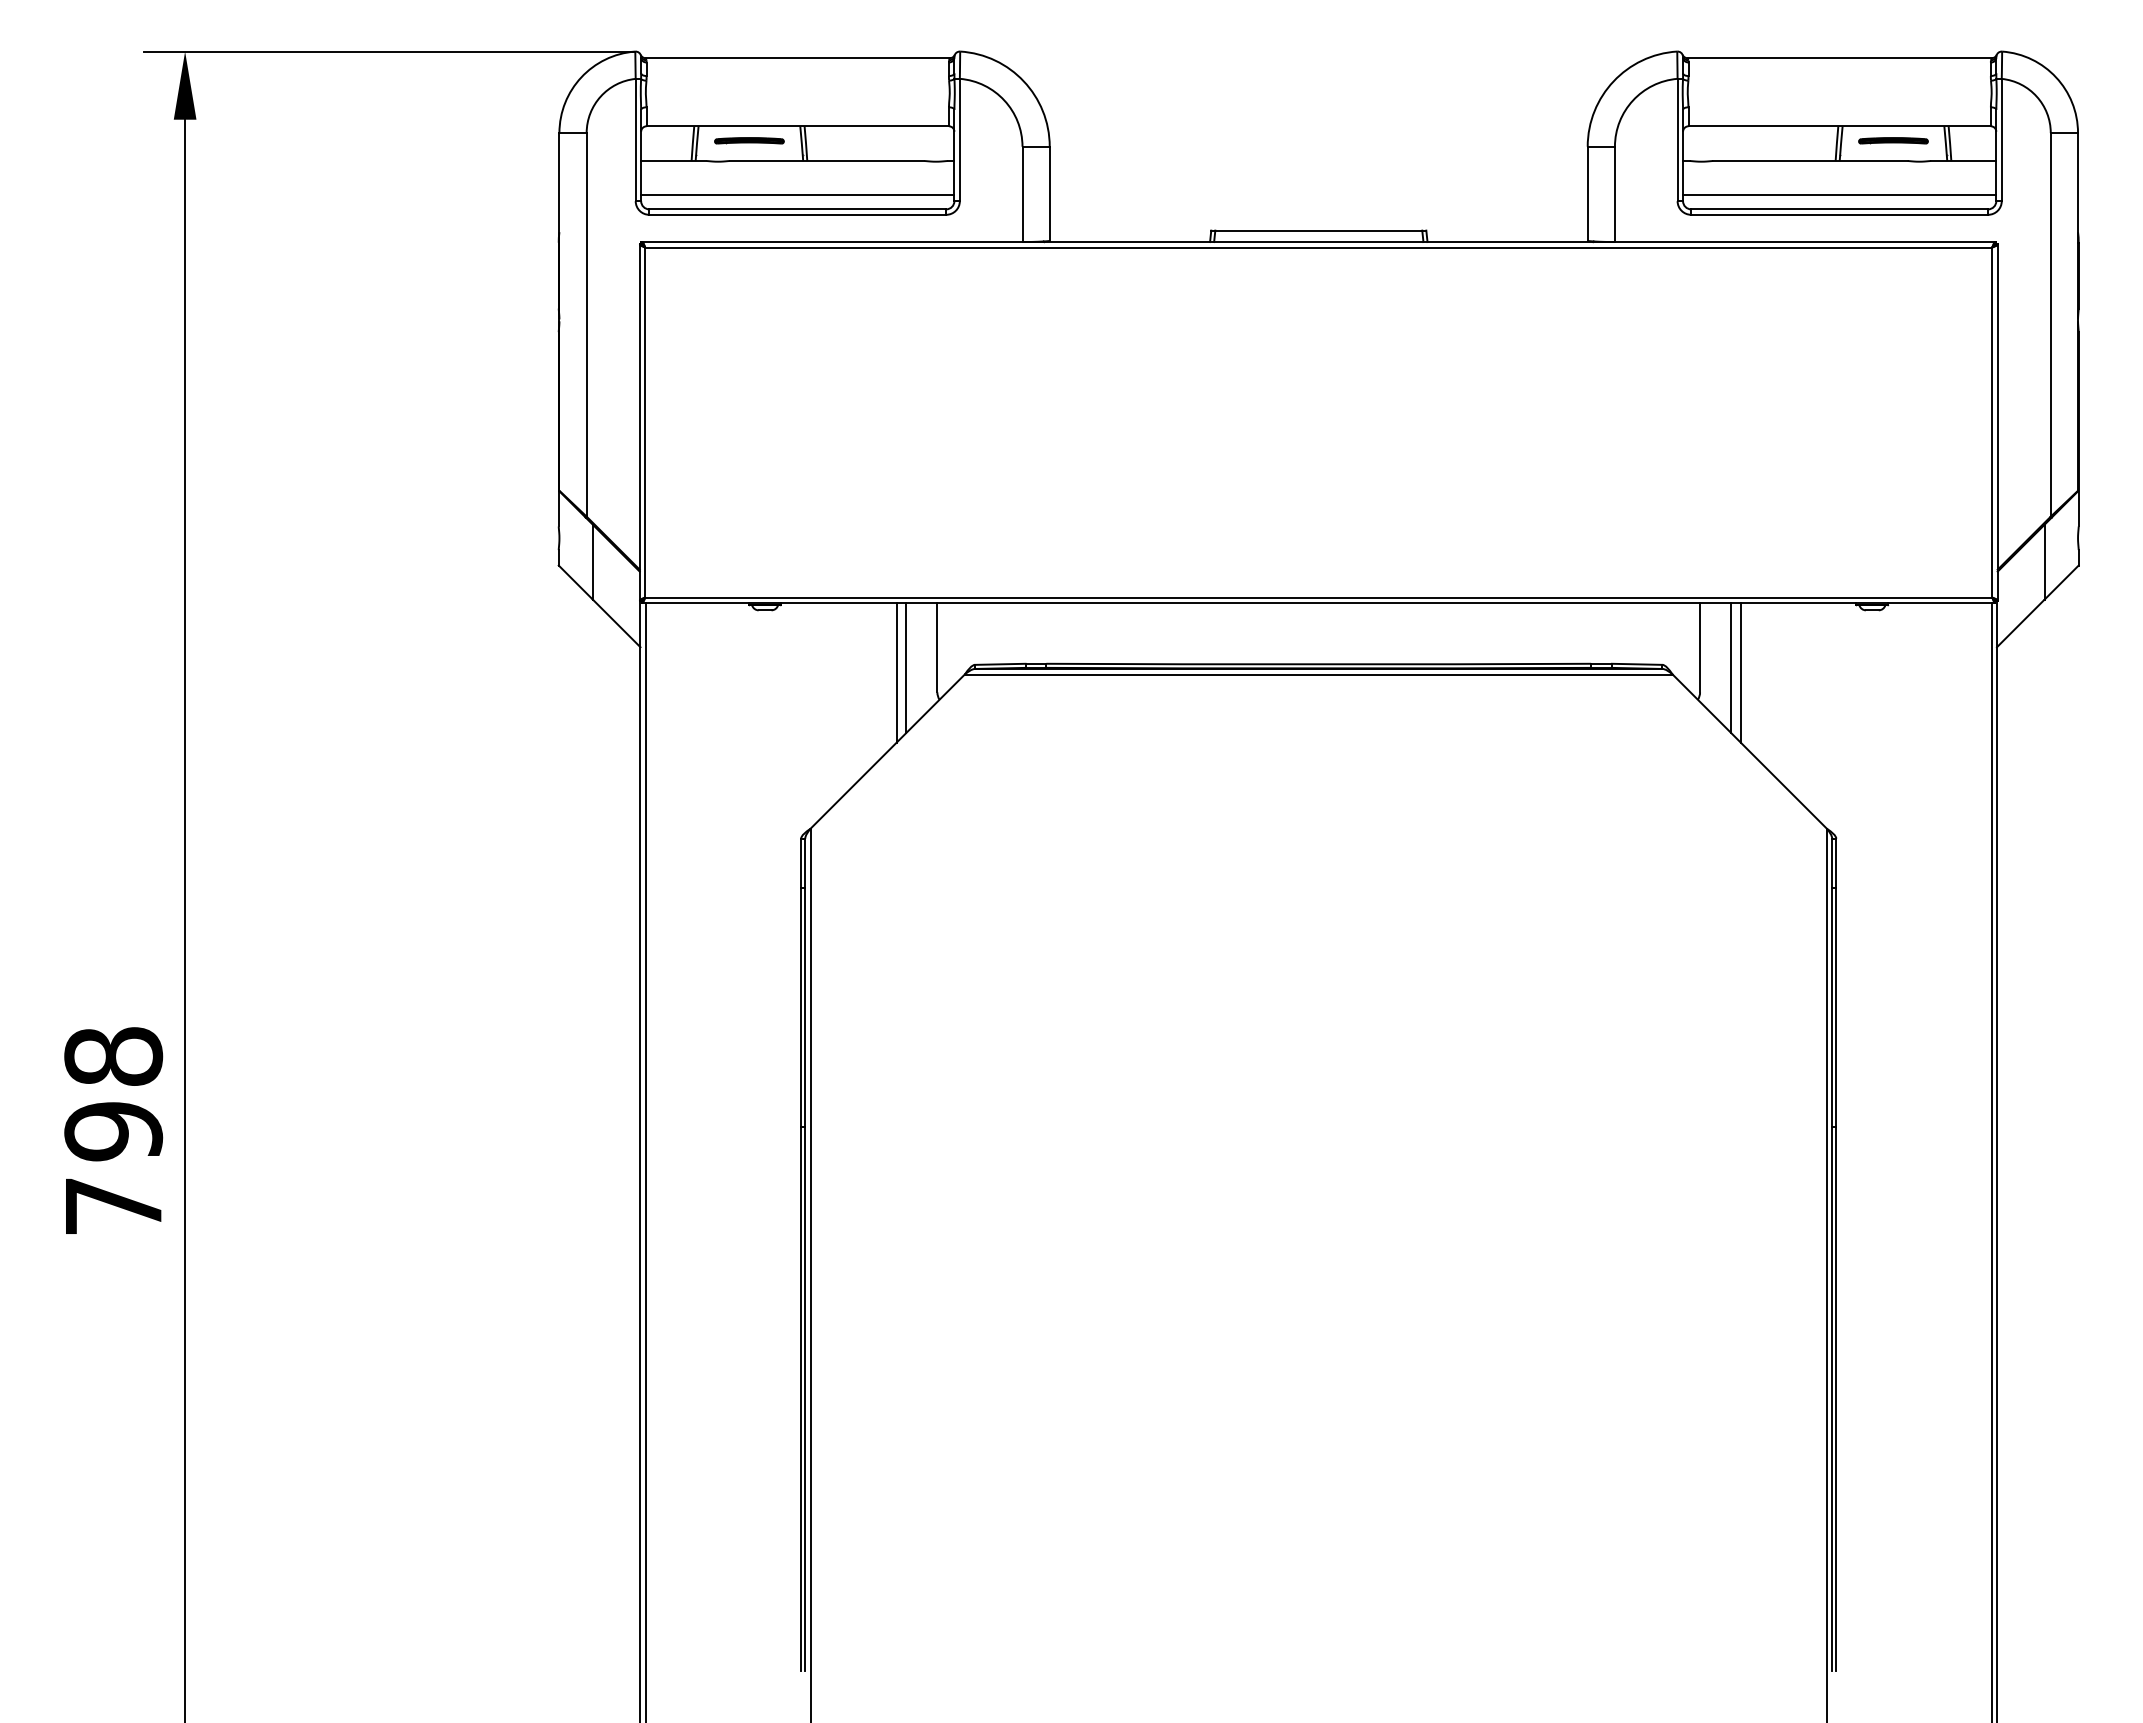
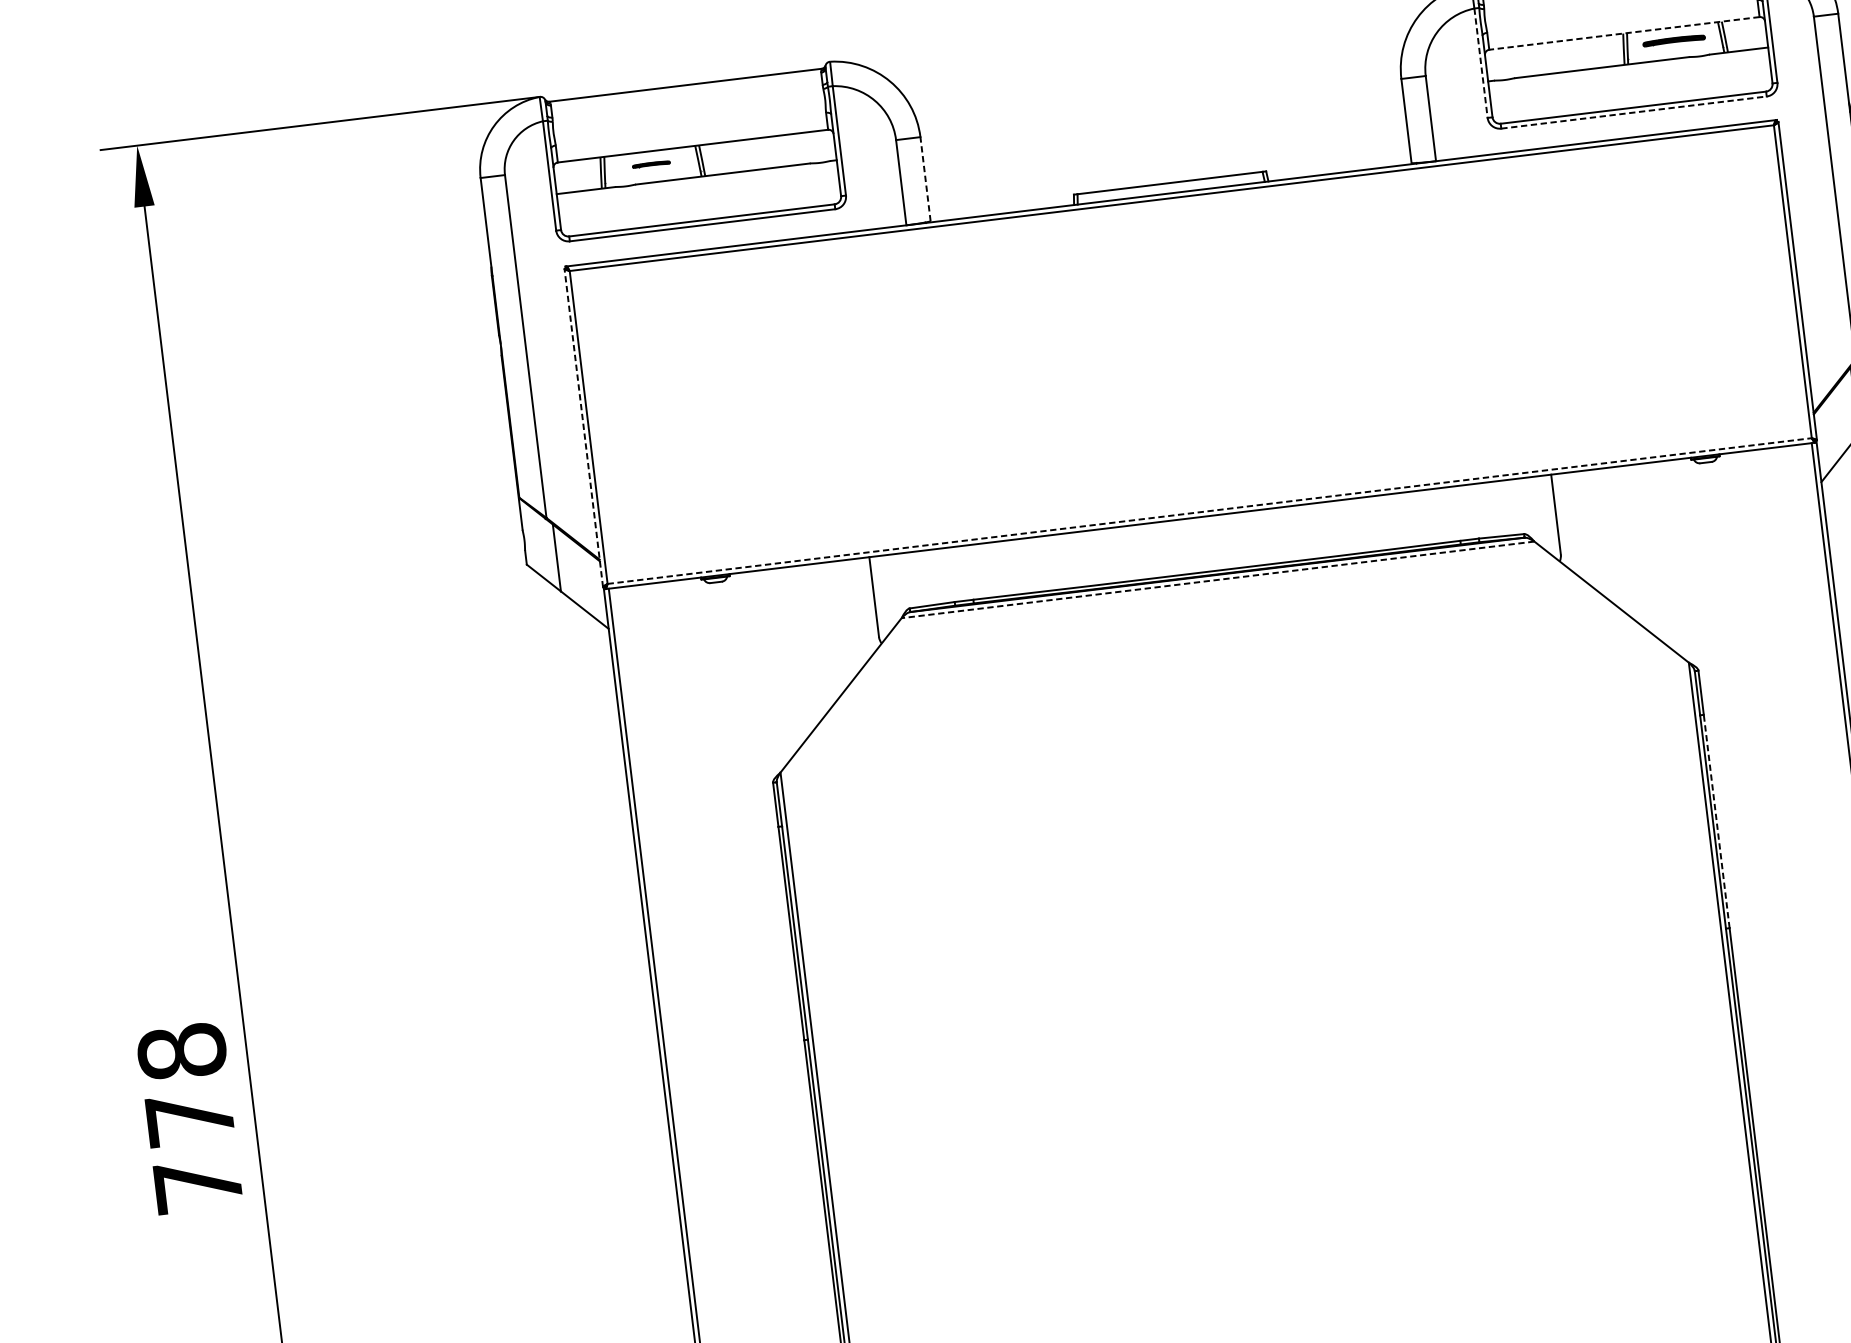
line: (1839, 126) -> (1624, 33), solid -> dashed
part: (749, 140) -> (651, 164), size x0.6
line: (1677, 140) -> (1480, 63), solid -> dashed
line: (1049, 193) -> (925, 178), solid -> dashed
line: (797, 195) -> (700, 208), removed
line: (1839, 195) -> (1631, 95), removed
line: (1840, 214) -> (1634, 112), solid -> dashed
line: (639, 422) -> (583, 428), solid -> dashed
line: (1319, 597) -> (1210, 510), solid -> dashed
line: (906, 667) -> (848, 618), removed
line: (1731, 667) -> (1586, 528), removed
line: (896, 672) -> (840, 623), removed
line: (1740, 672) -> (1594, 532), removed
line: (1318, 674) -> (1217, 579), solid -> dashed
line: (1836, 1006) -> (1716, 820), solid -> dashed
text: (113, 1131) -> (190, 1118), 798 -> 778

